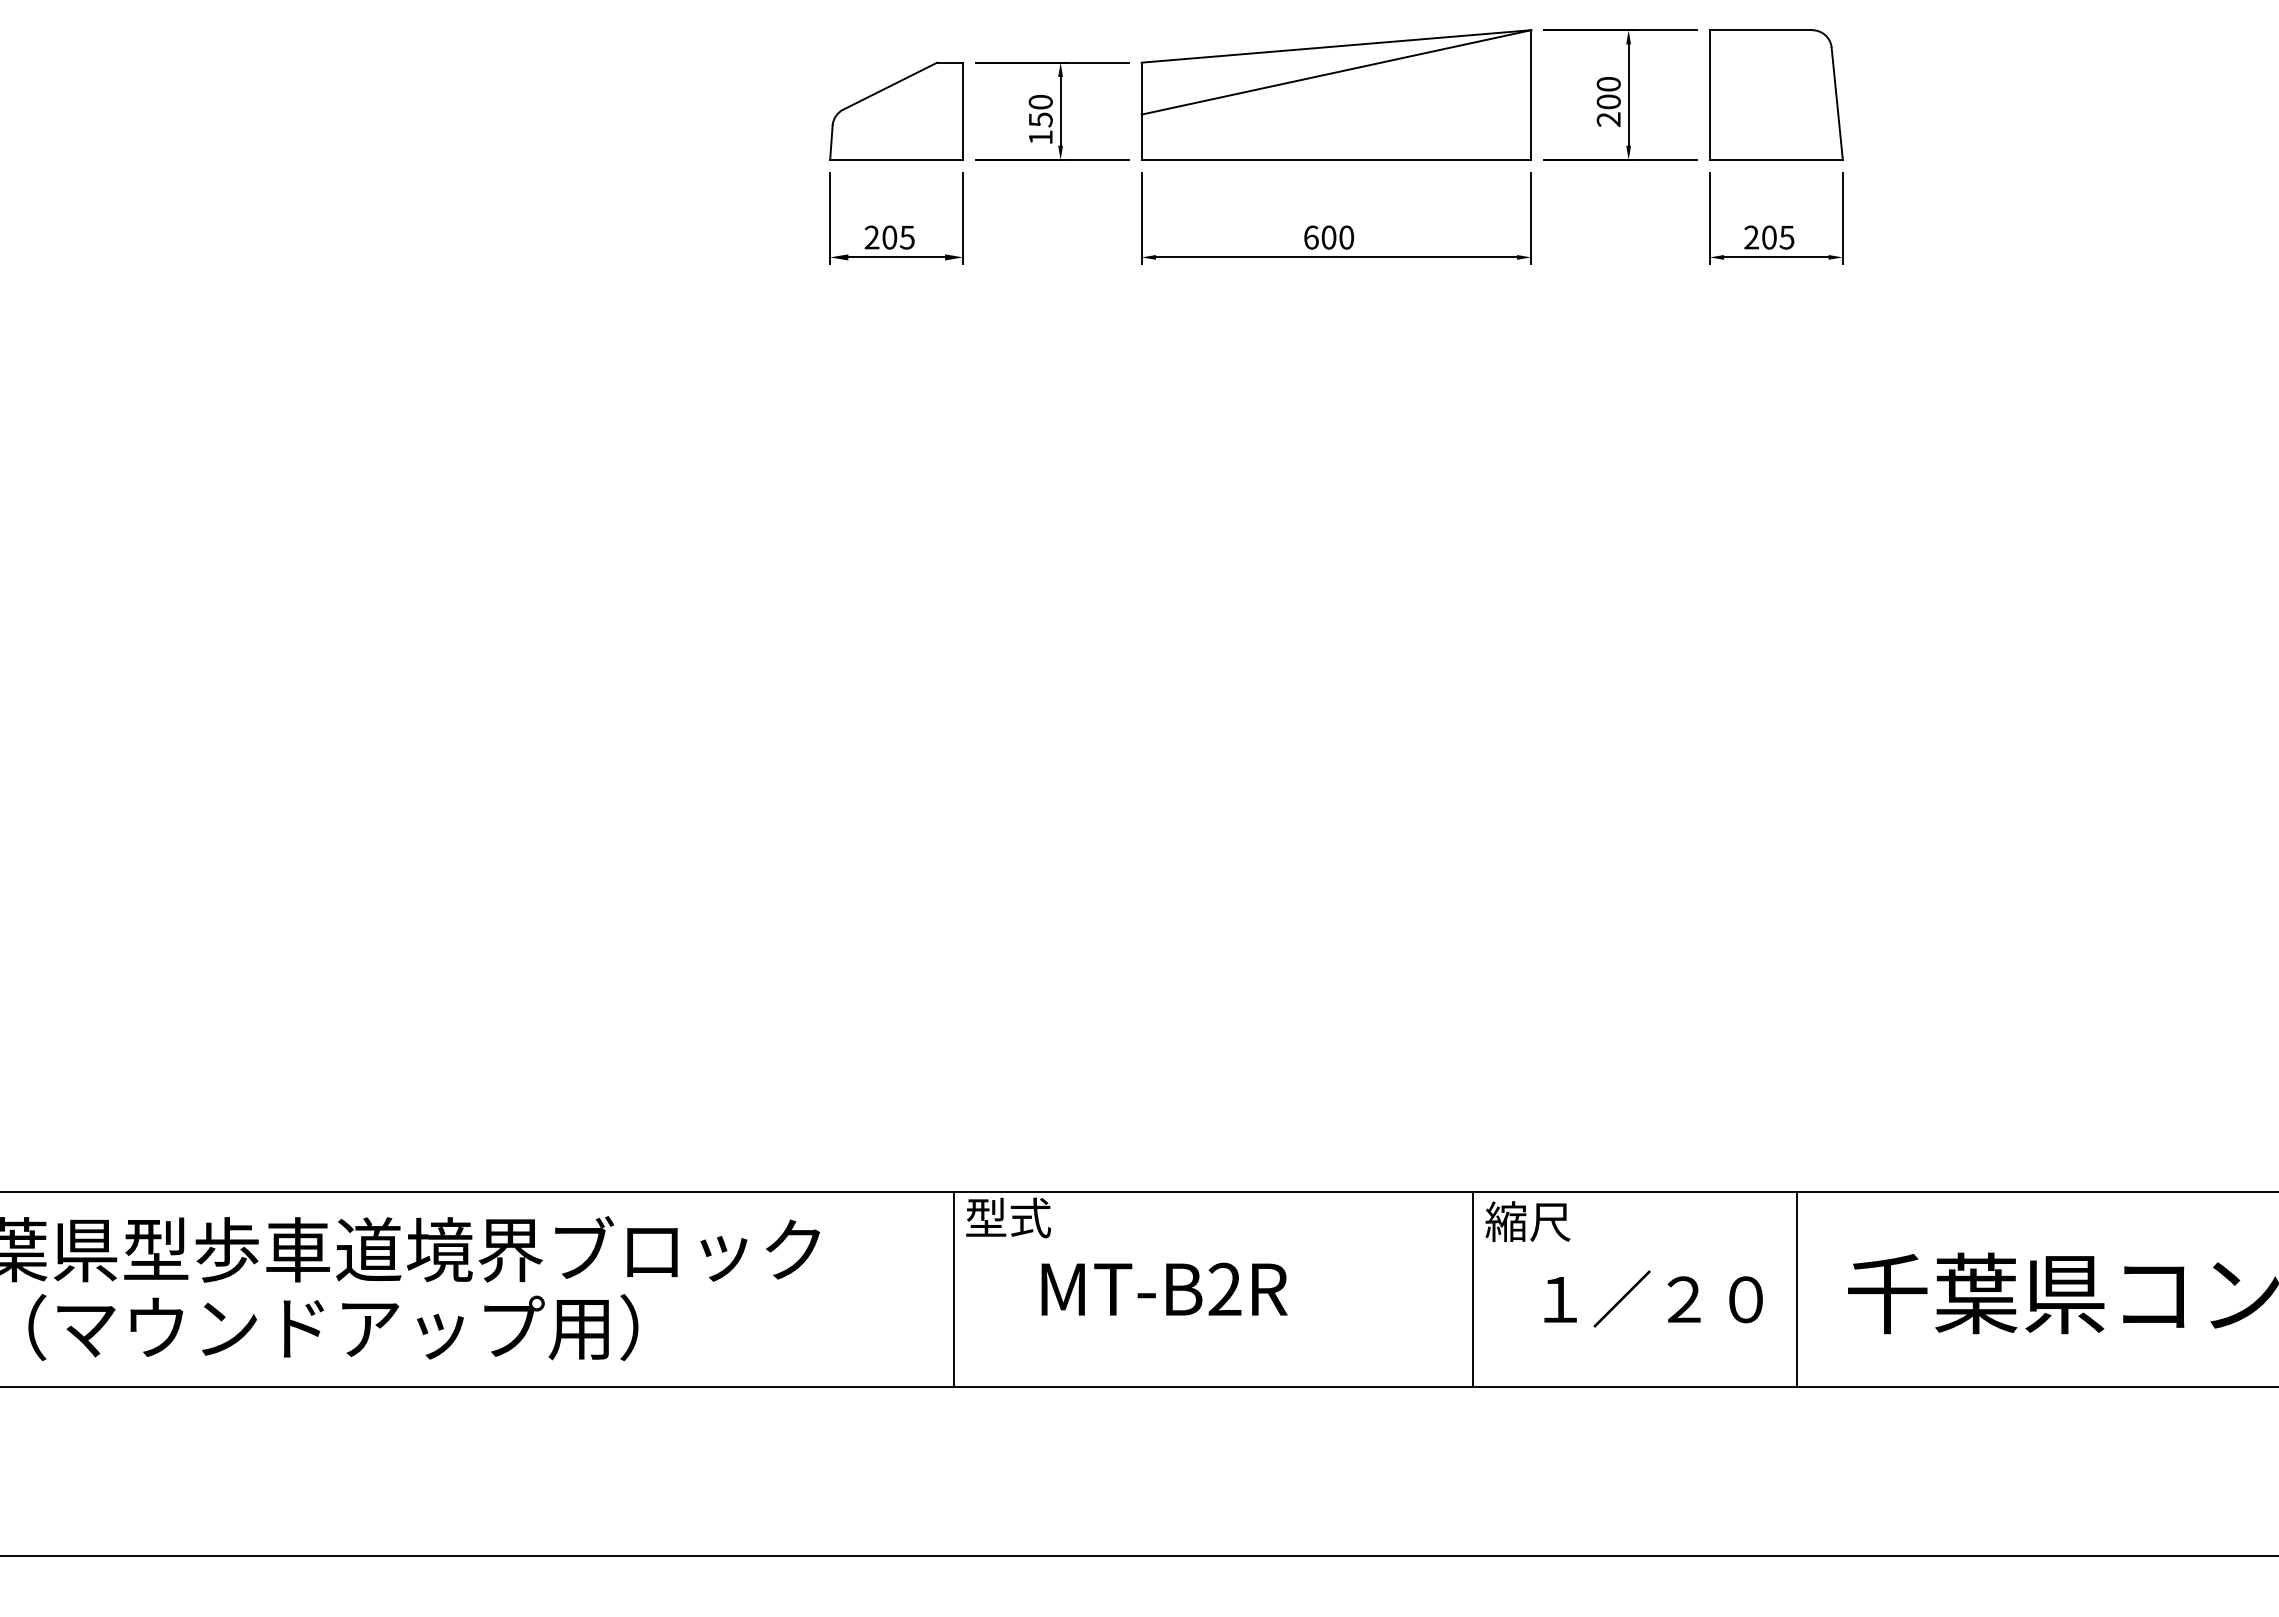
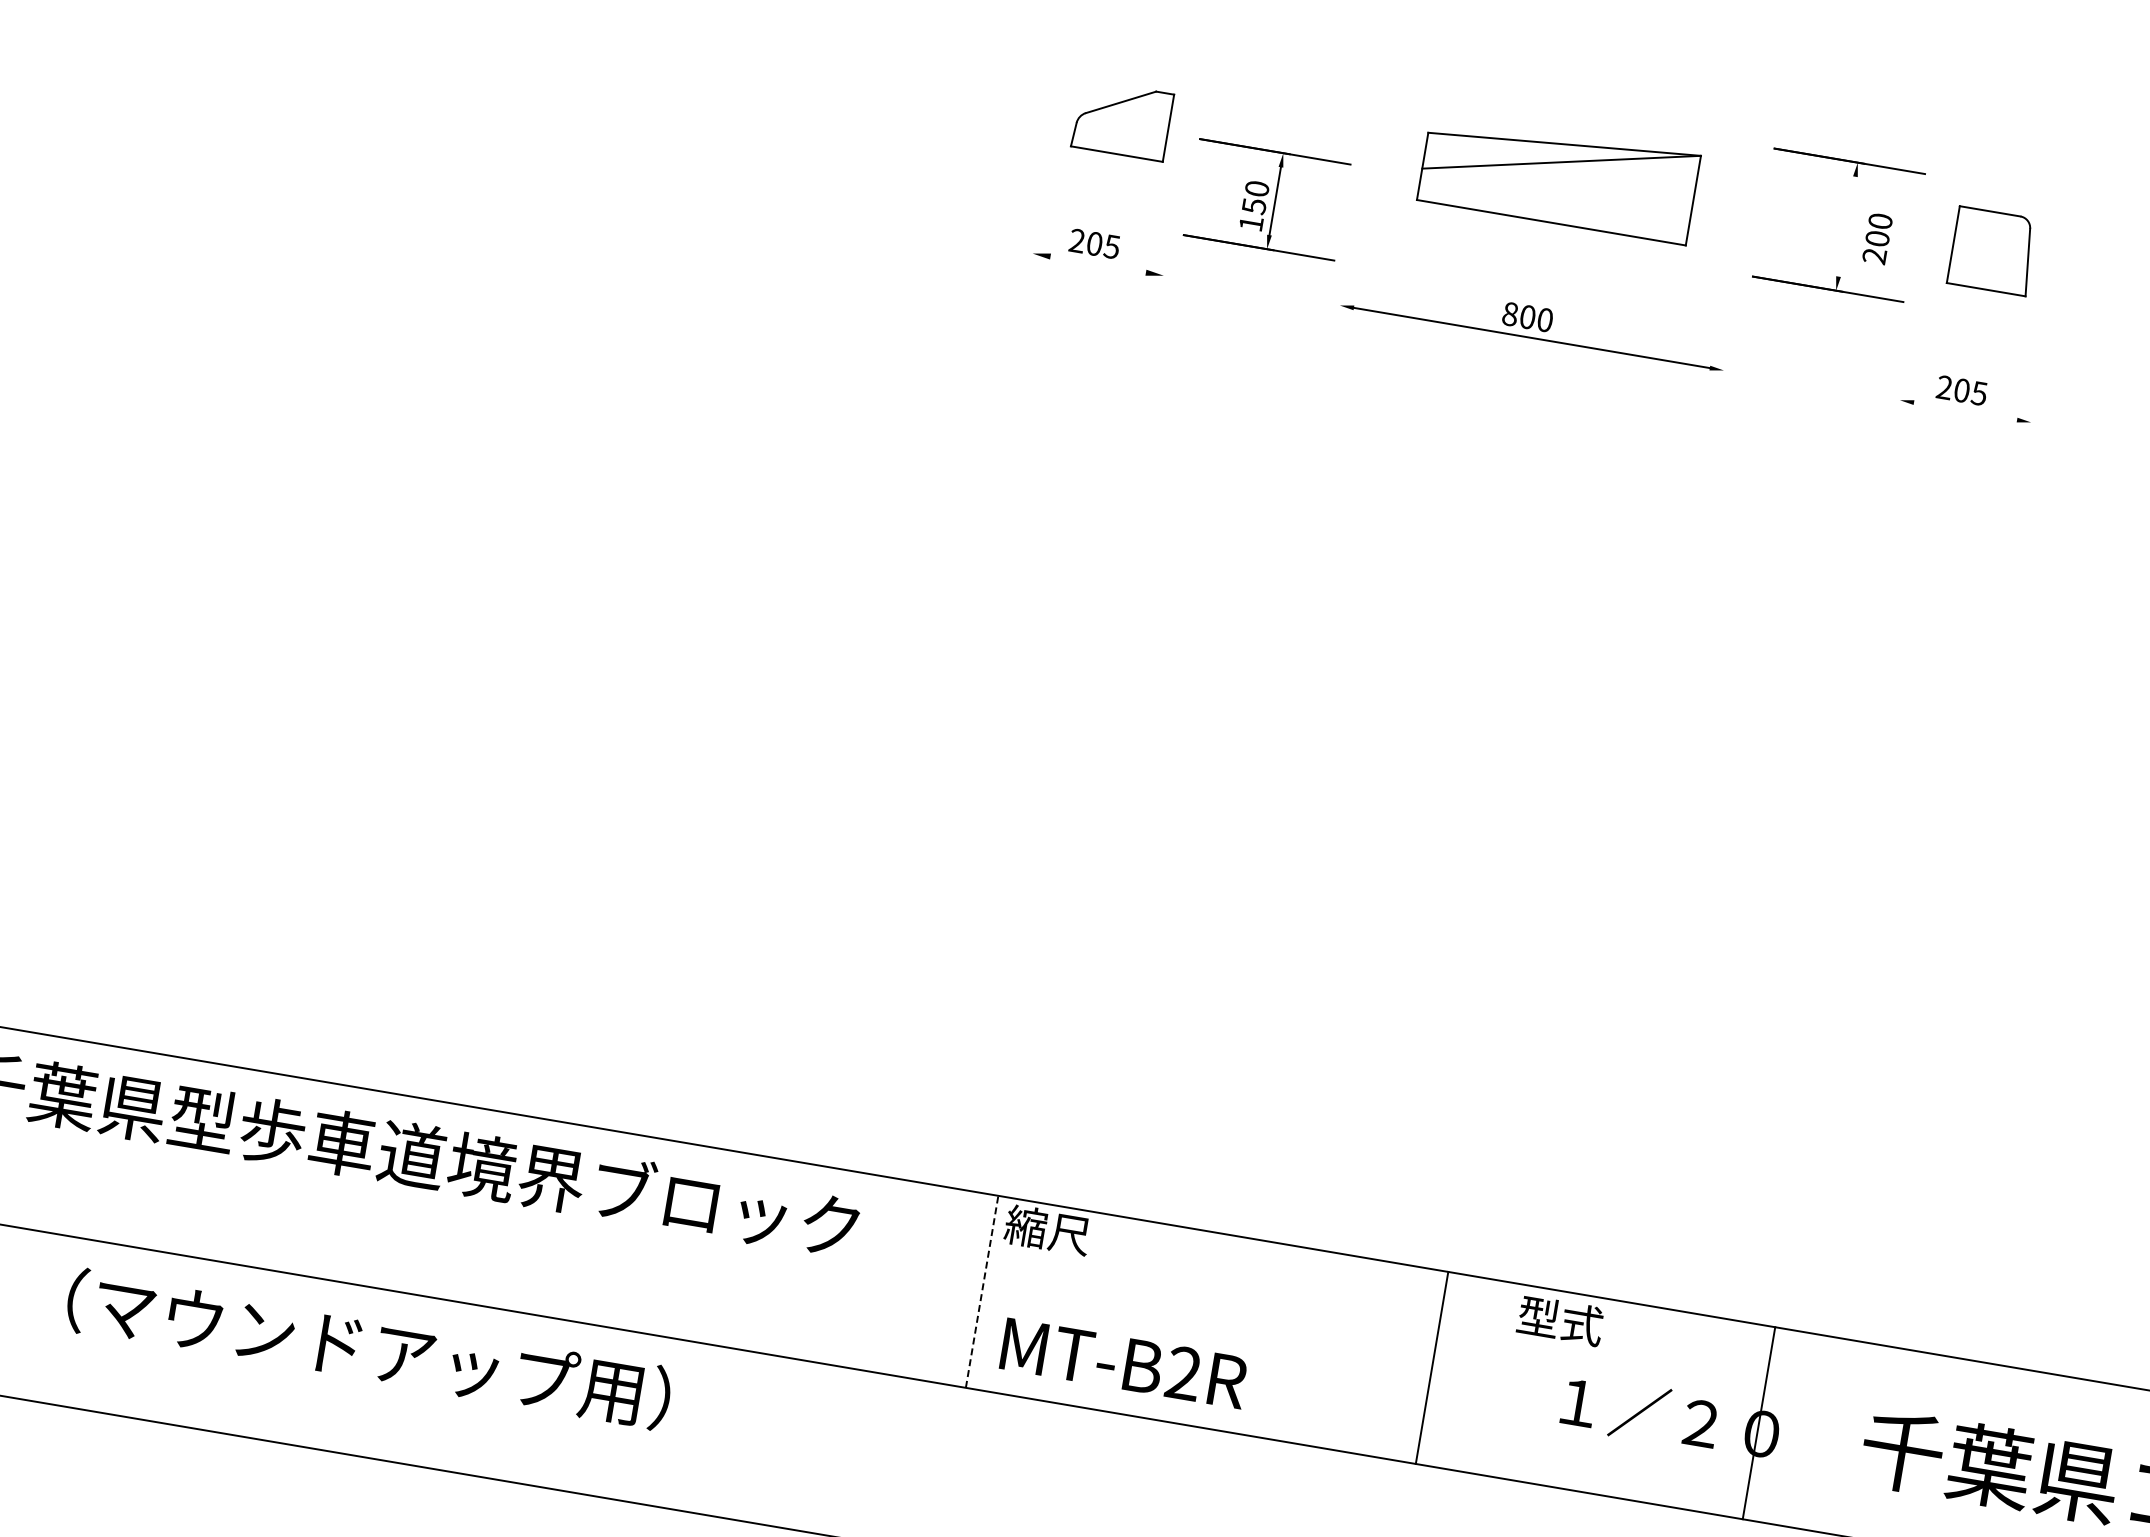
part: (1336, 94) -> (1559, 177), size x0.7
line: (1628, 94) -> (1846, 226), removed
part: (1776, 94) -> (1992, 250), size x0.6
text: (1608, 101) -> (1877, 238), moved
part: (896, 110) -> (1122, 119), size x0.7
part: (1052, 111) -> (1267, 199), moved
line: (830, 218) -> (1039, 215), removed
line: (963, 218) -> (1170, 237), removed
line: (1141, 218) -> (1346, 267), removed
line: (1531, 218) -> (1730, 332), removed
line: (1709, 218) -> (1906, 361), removed
line: (1842, 218) -> (2037, 384), removed
text: (1311, 237) -> (1510, 314), 600 -> 800
line: (896, 257) -> (1098, 264), removed
line: (1776, 257) -> (1965, 411), removed
text: (1008, 1217) -> (1048, 1229), 型式 -> 縮尺
text: (1528, 1221) -> (1560, 1320), 縮尺 -> 型式
text: (1164, 1288) -> (1124, 1362), moved
line: (953, 1289) -> (982, 1291), solid -> dashed
line: (1472, 1289) -> (1431, 1367), moved
line: (1797, 1289) -> (1759, 1423), moved
text: (333, 1327) -> (368, 1349), moved

